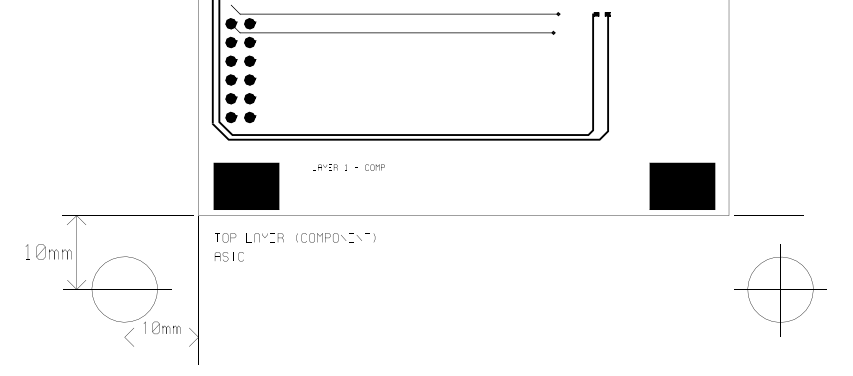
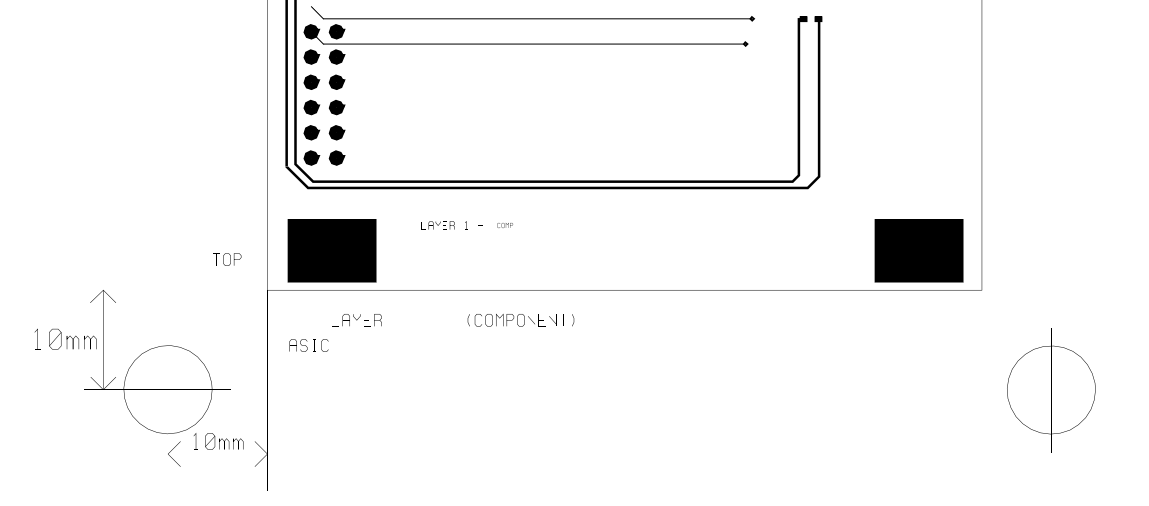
part: (374, 167) -> (504, 225), size x0.6
part: (225, 237) -> (226, 259), moved
part: (335, 237) -> (520, 319), moved

